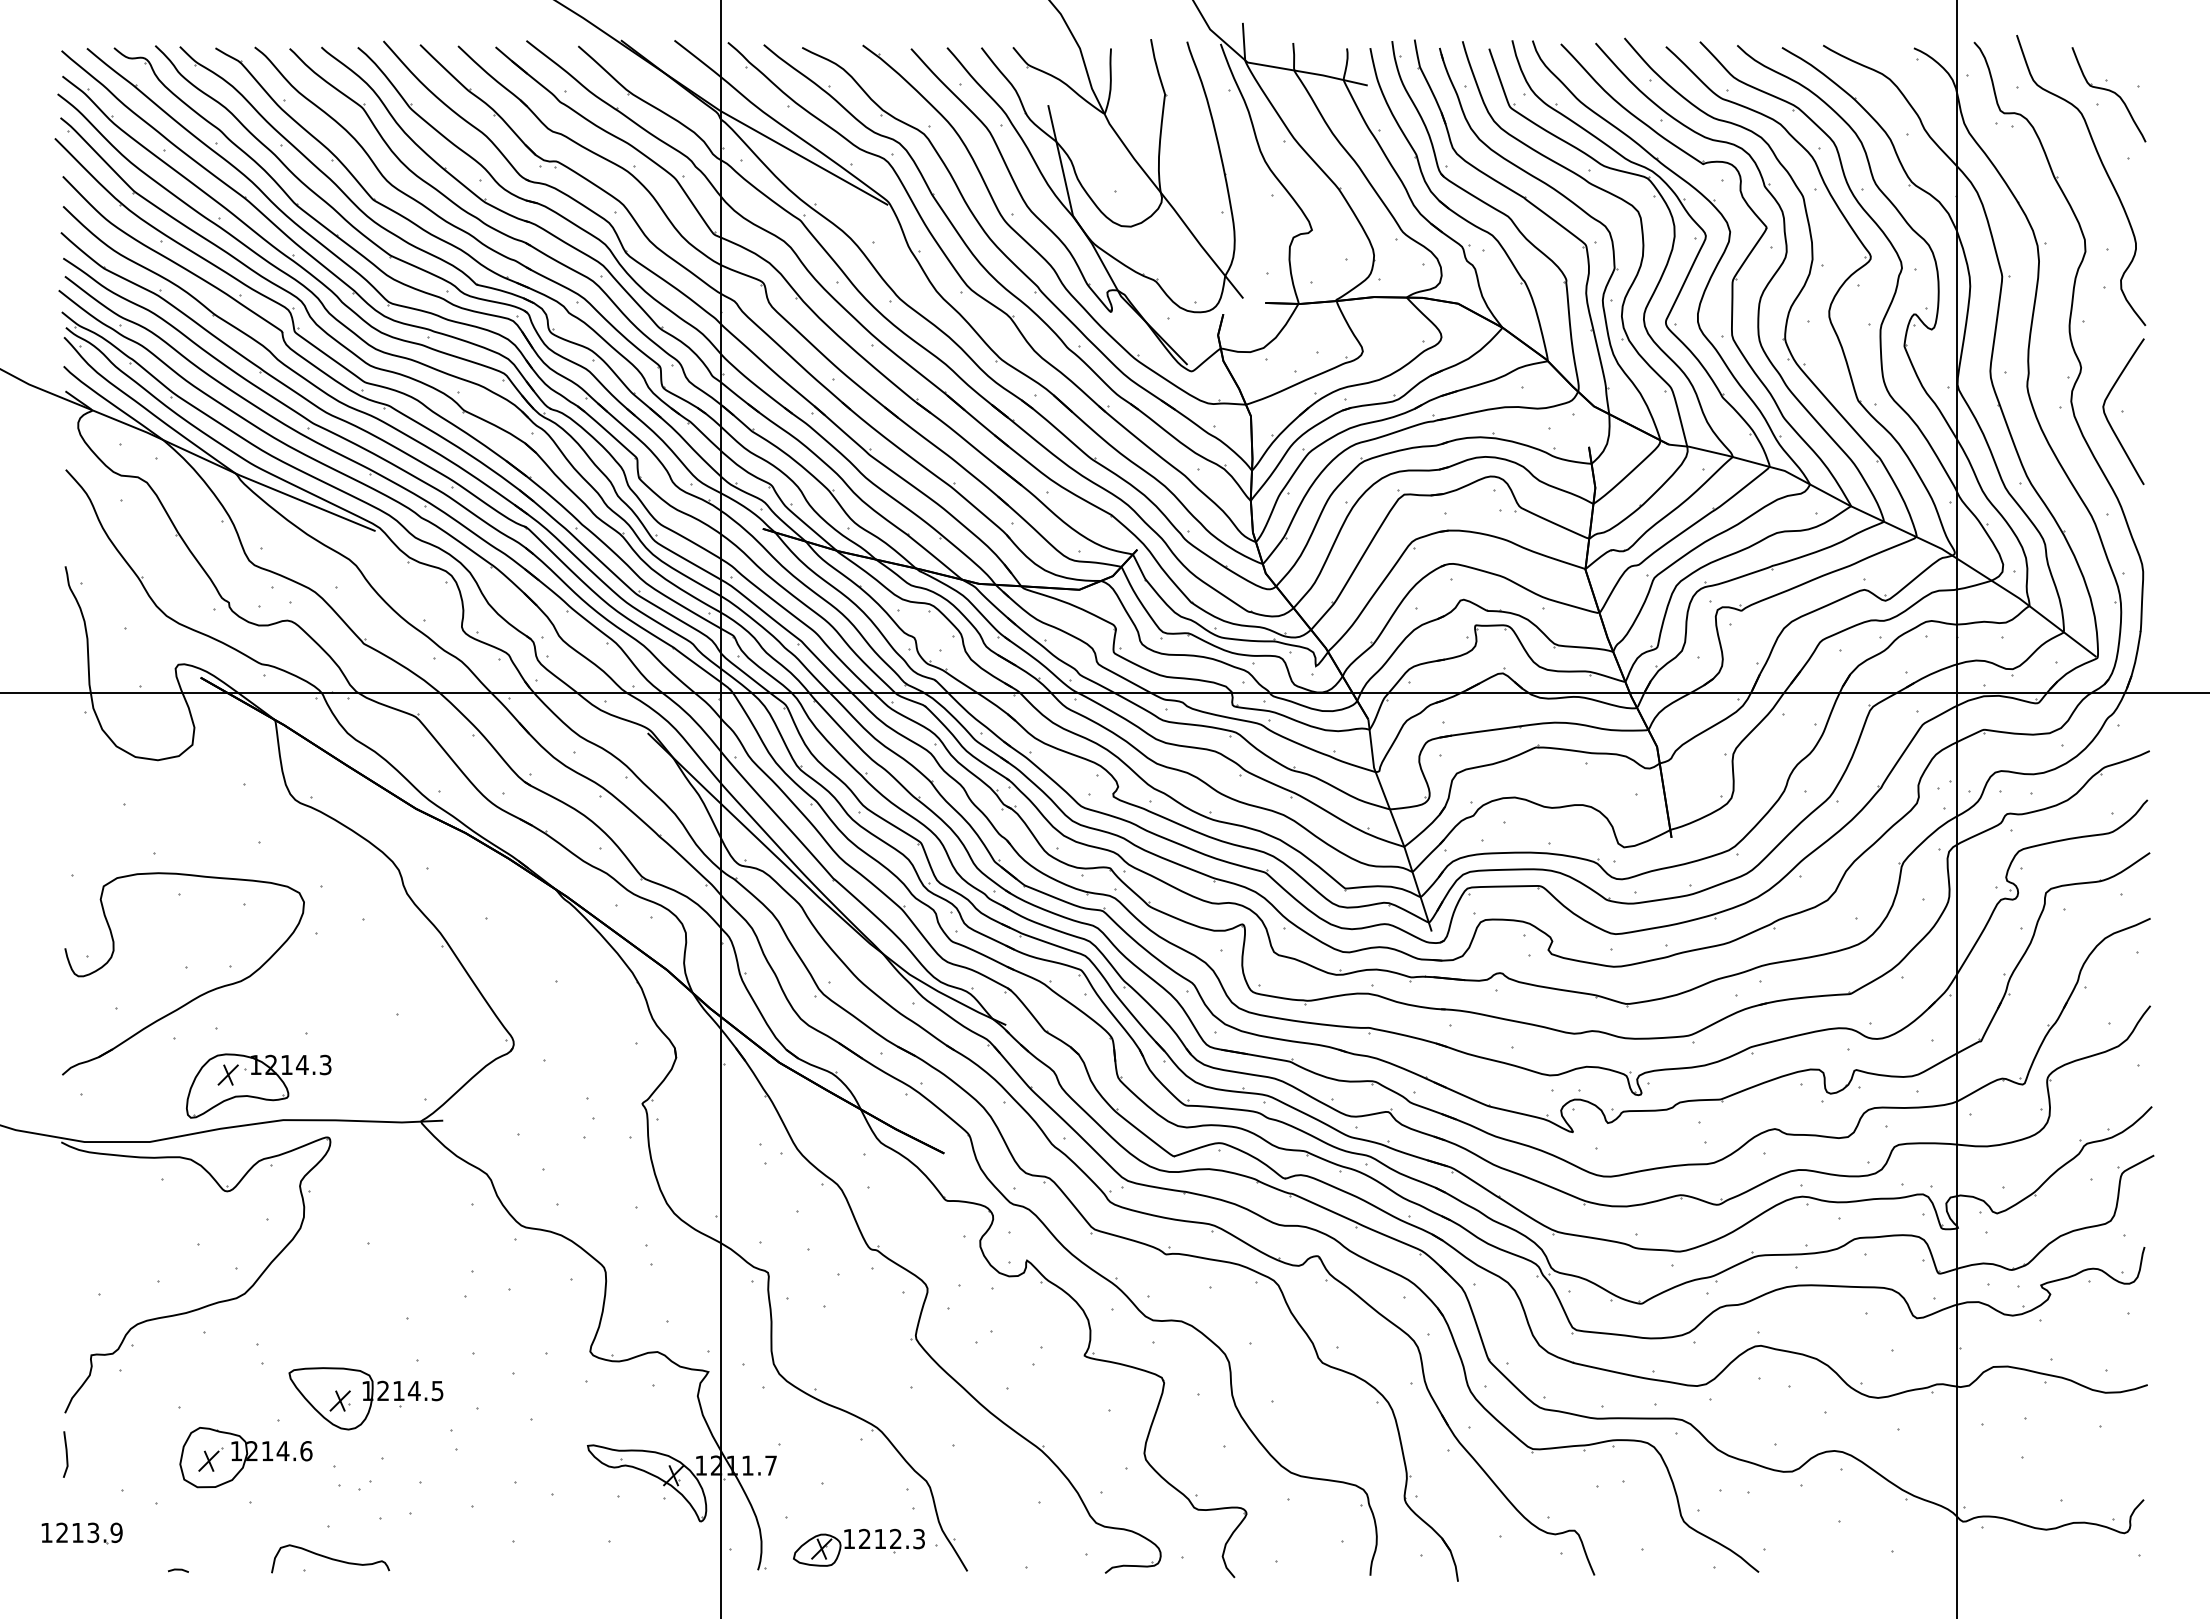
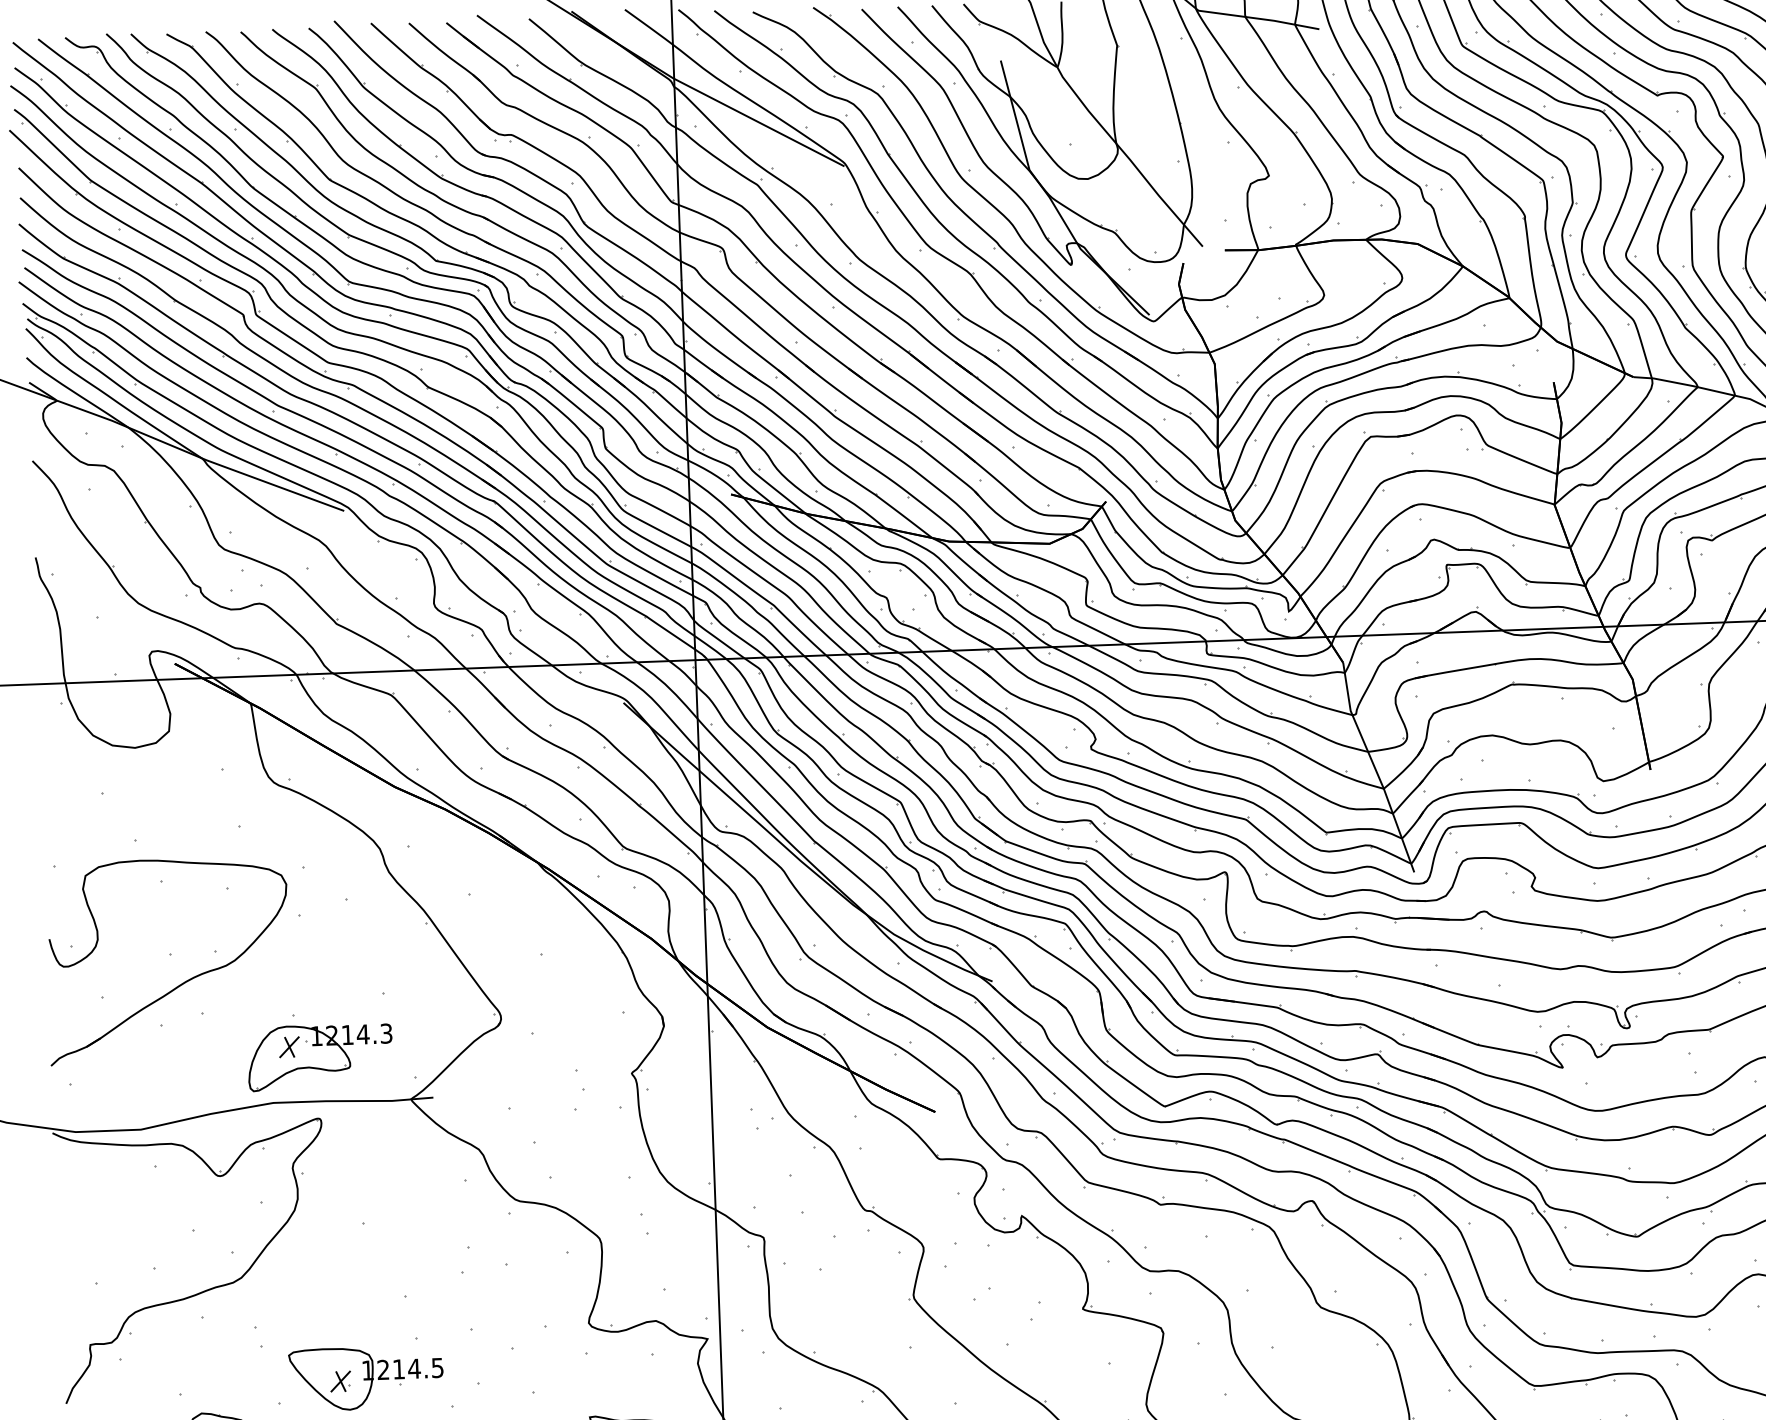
part: (258, 1085) -> (320, 1056), moved

